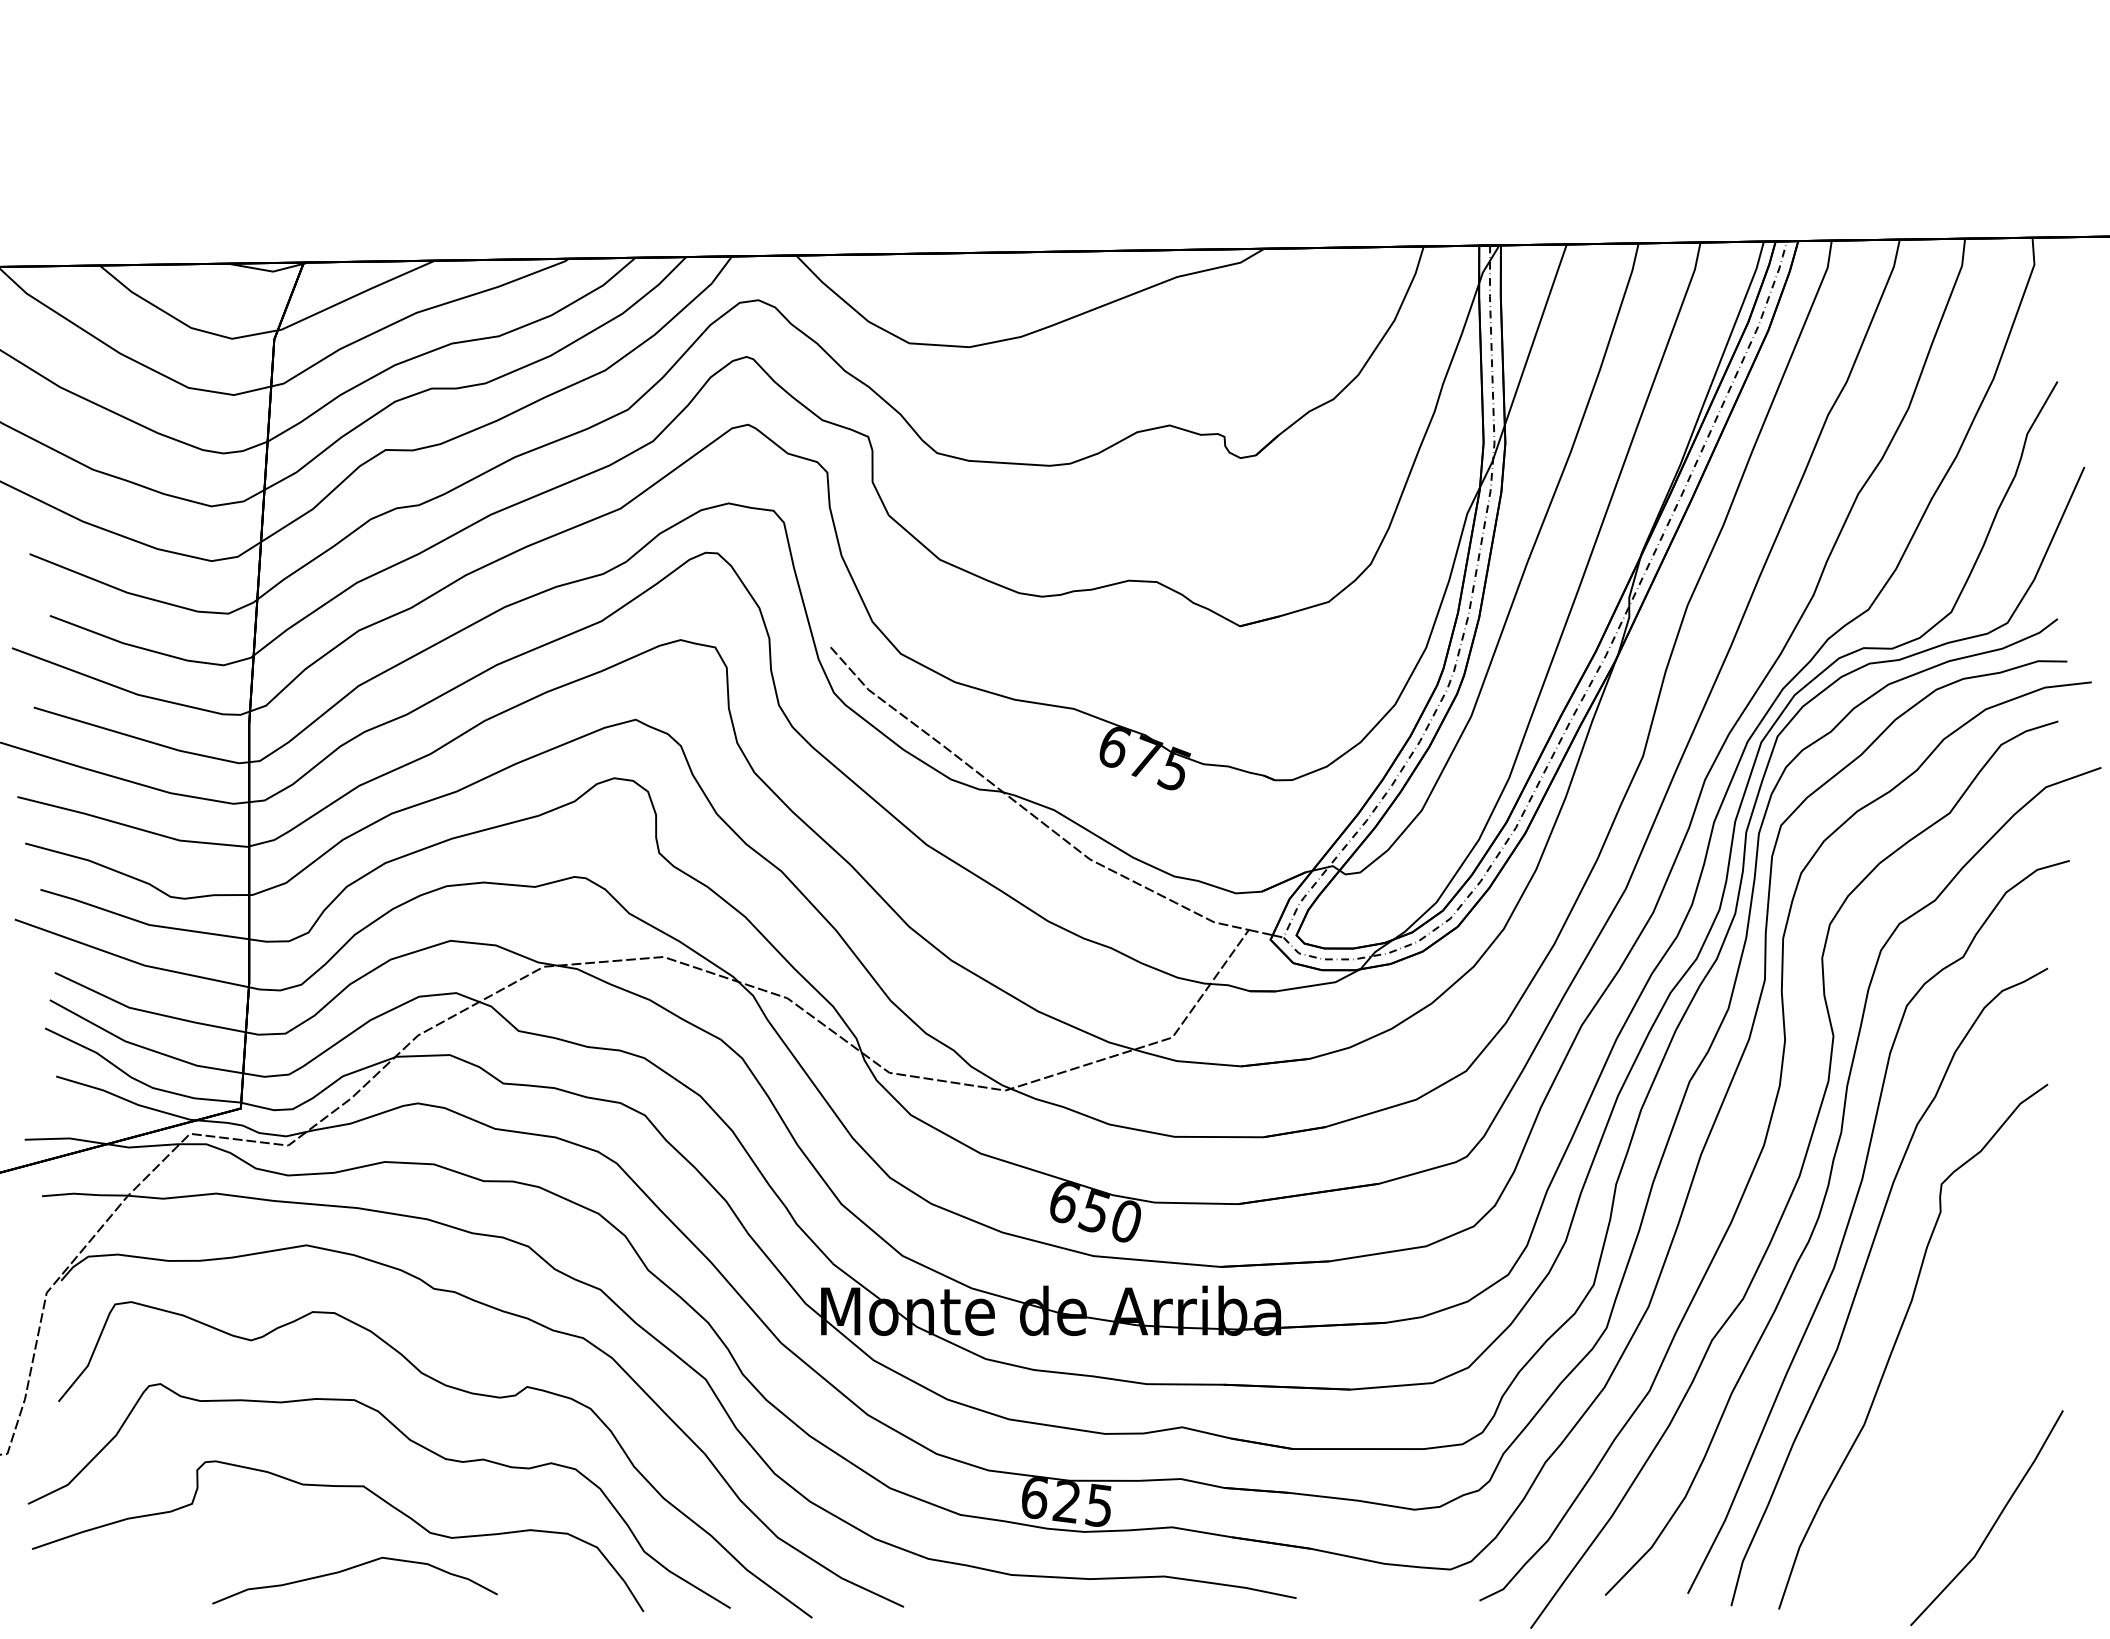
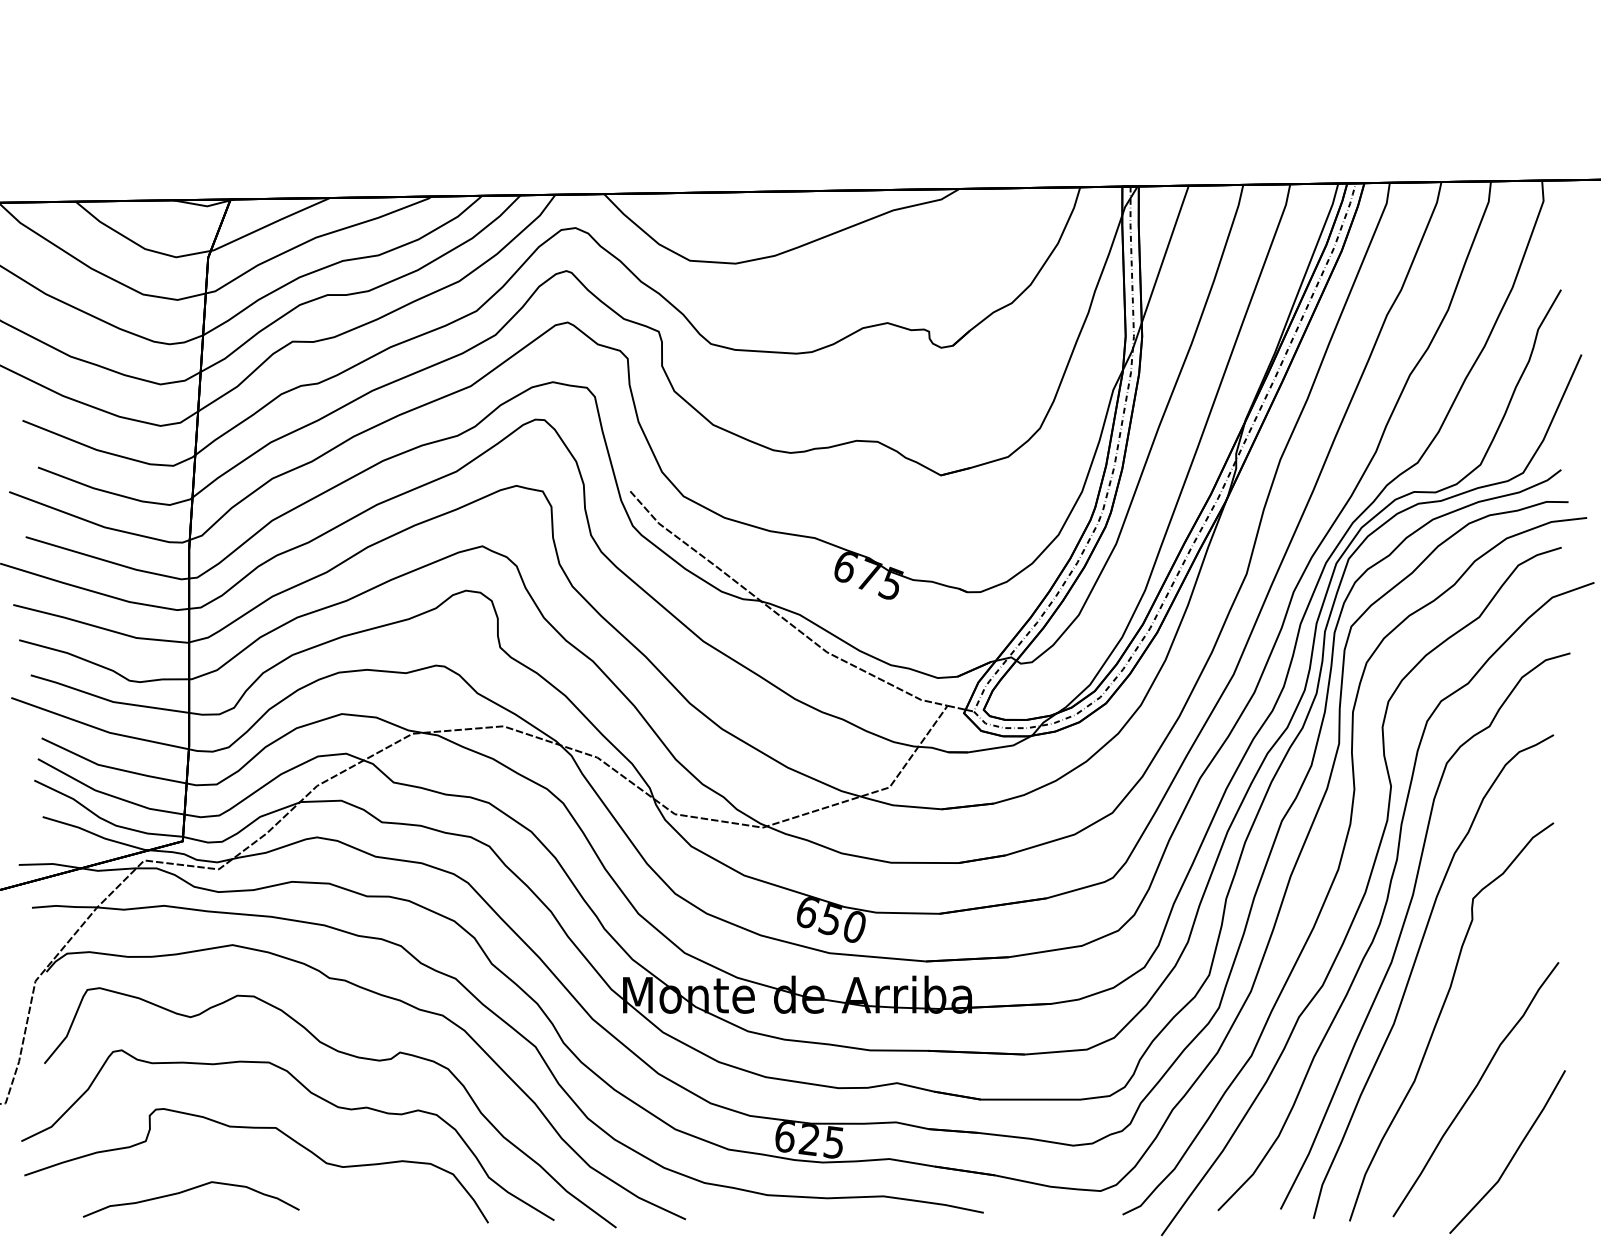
curve: (1944, 1435) -> (1475, 1089), added
curve: (350, 1569) -> (187, 1191), moved

